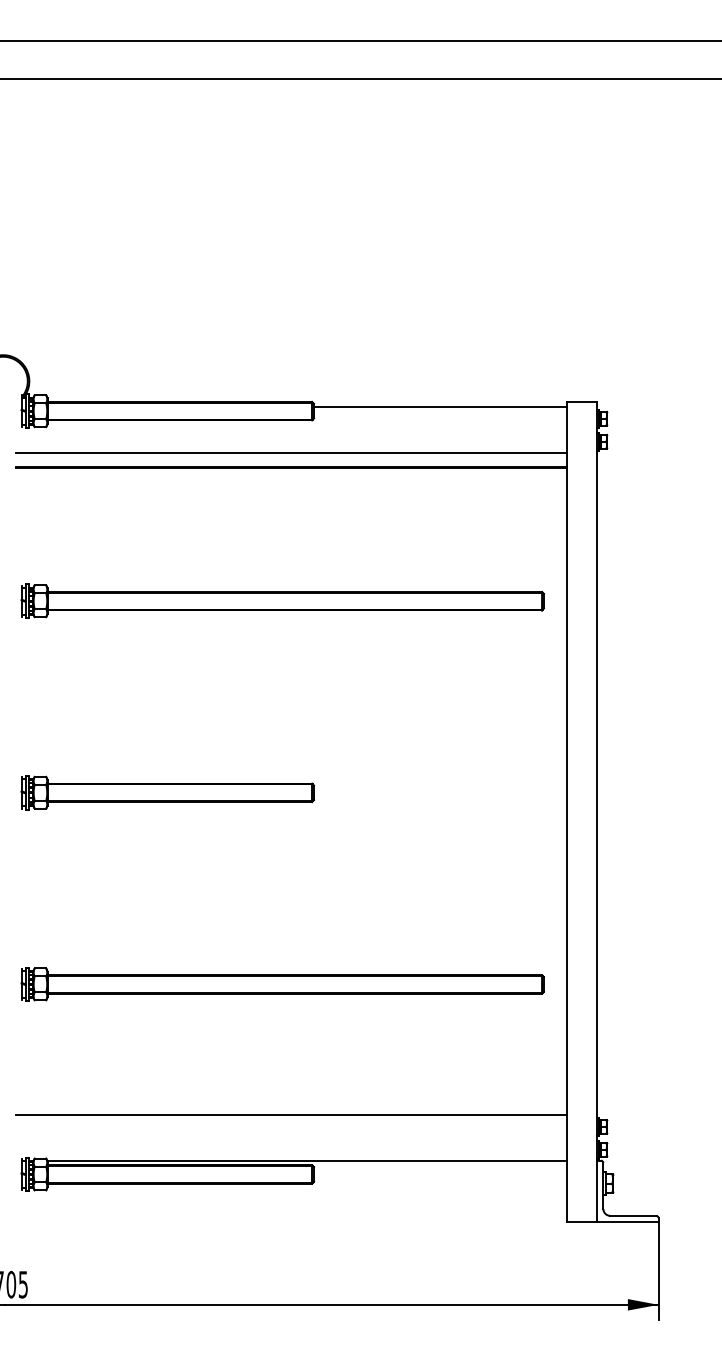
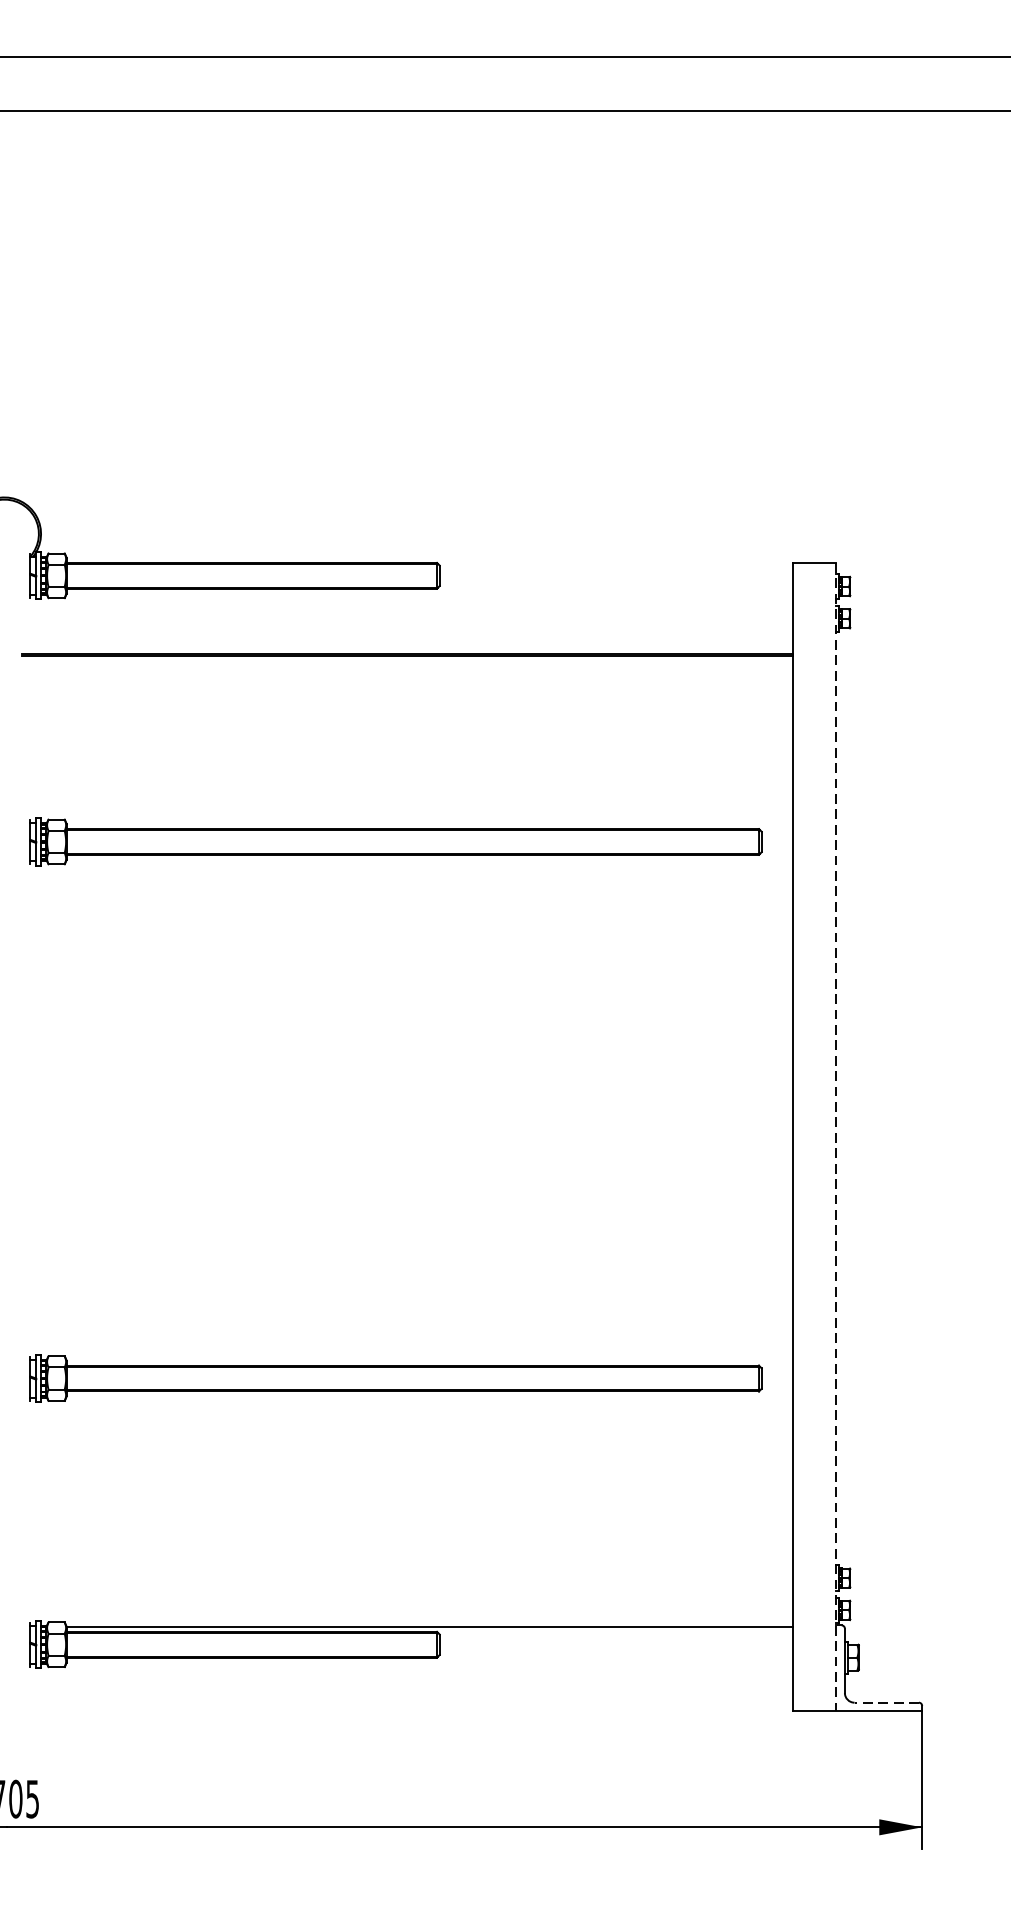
line: (440, 407) -> (616, 570), removed
line: (290, 453) -> (406, 635), removed
part: (167, 792) -> (234, 1109), removed
line: (597, 812) -> (836, 1137), solid -> dashed
line: (290, 1115) -> (406, 1562), removed
line: (633, 1215) -> (887, 1702), solid -> dashed

